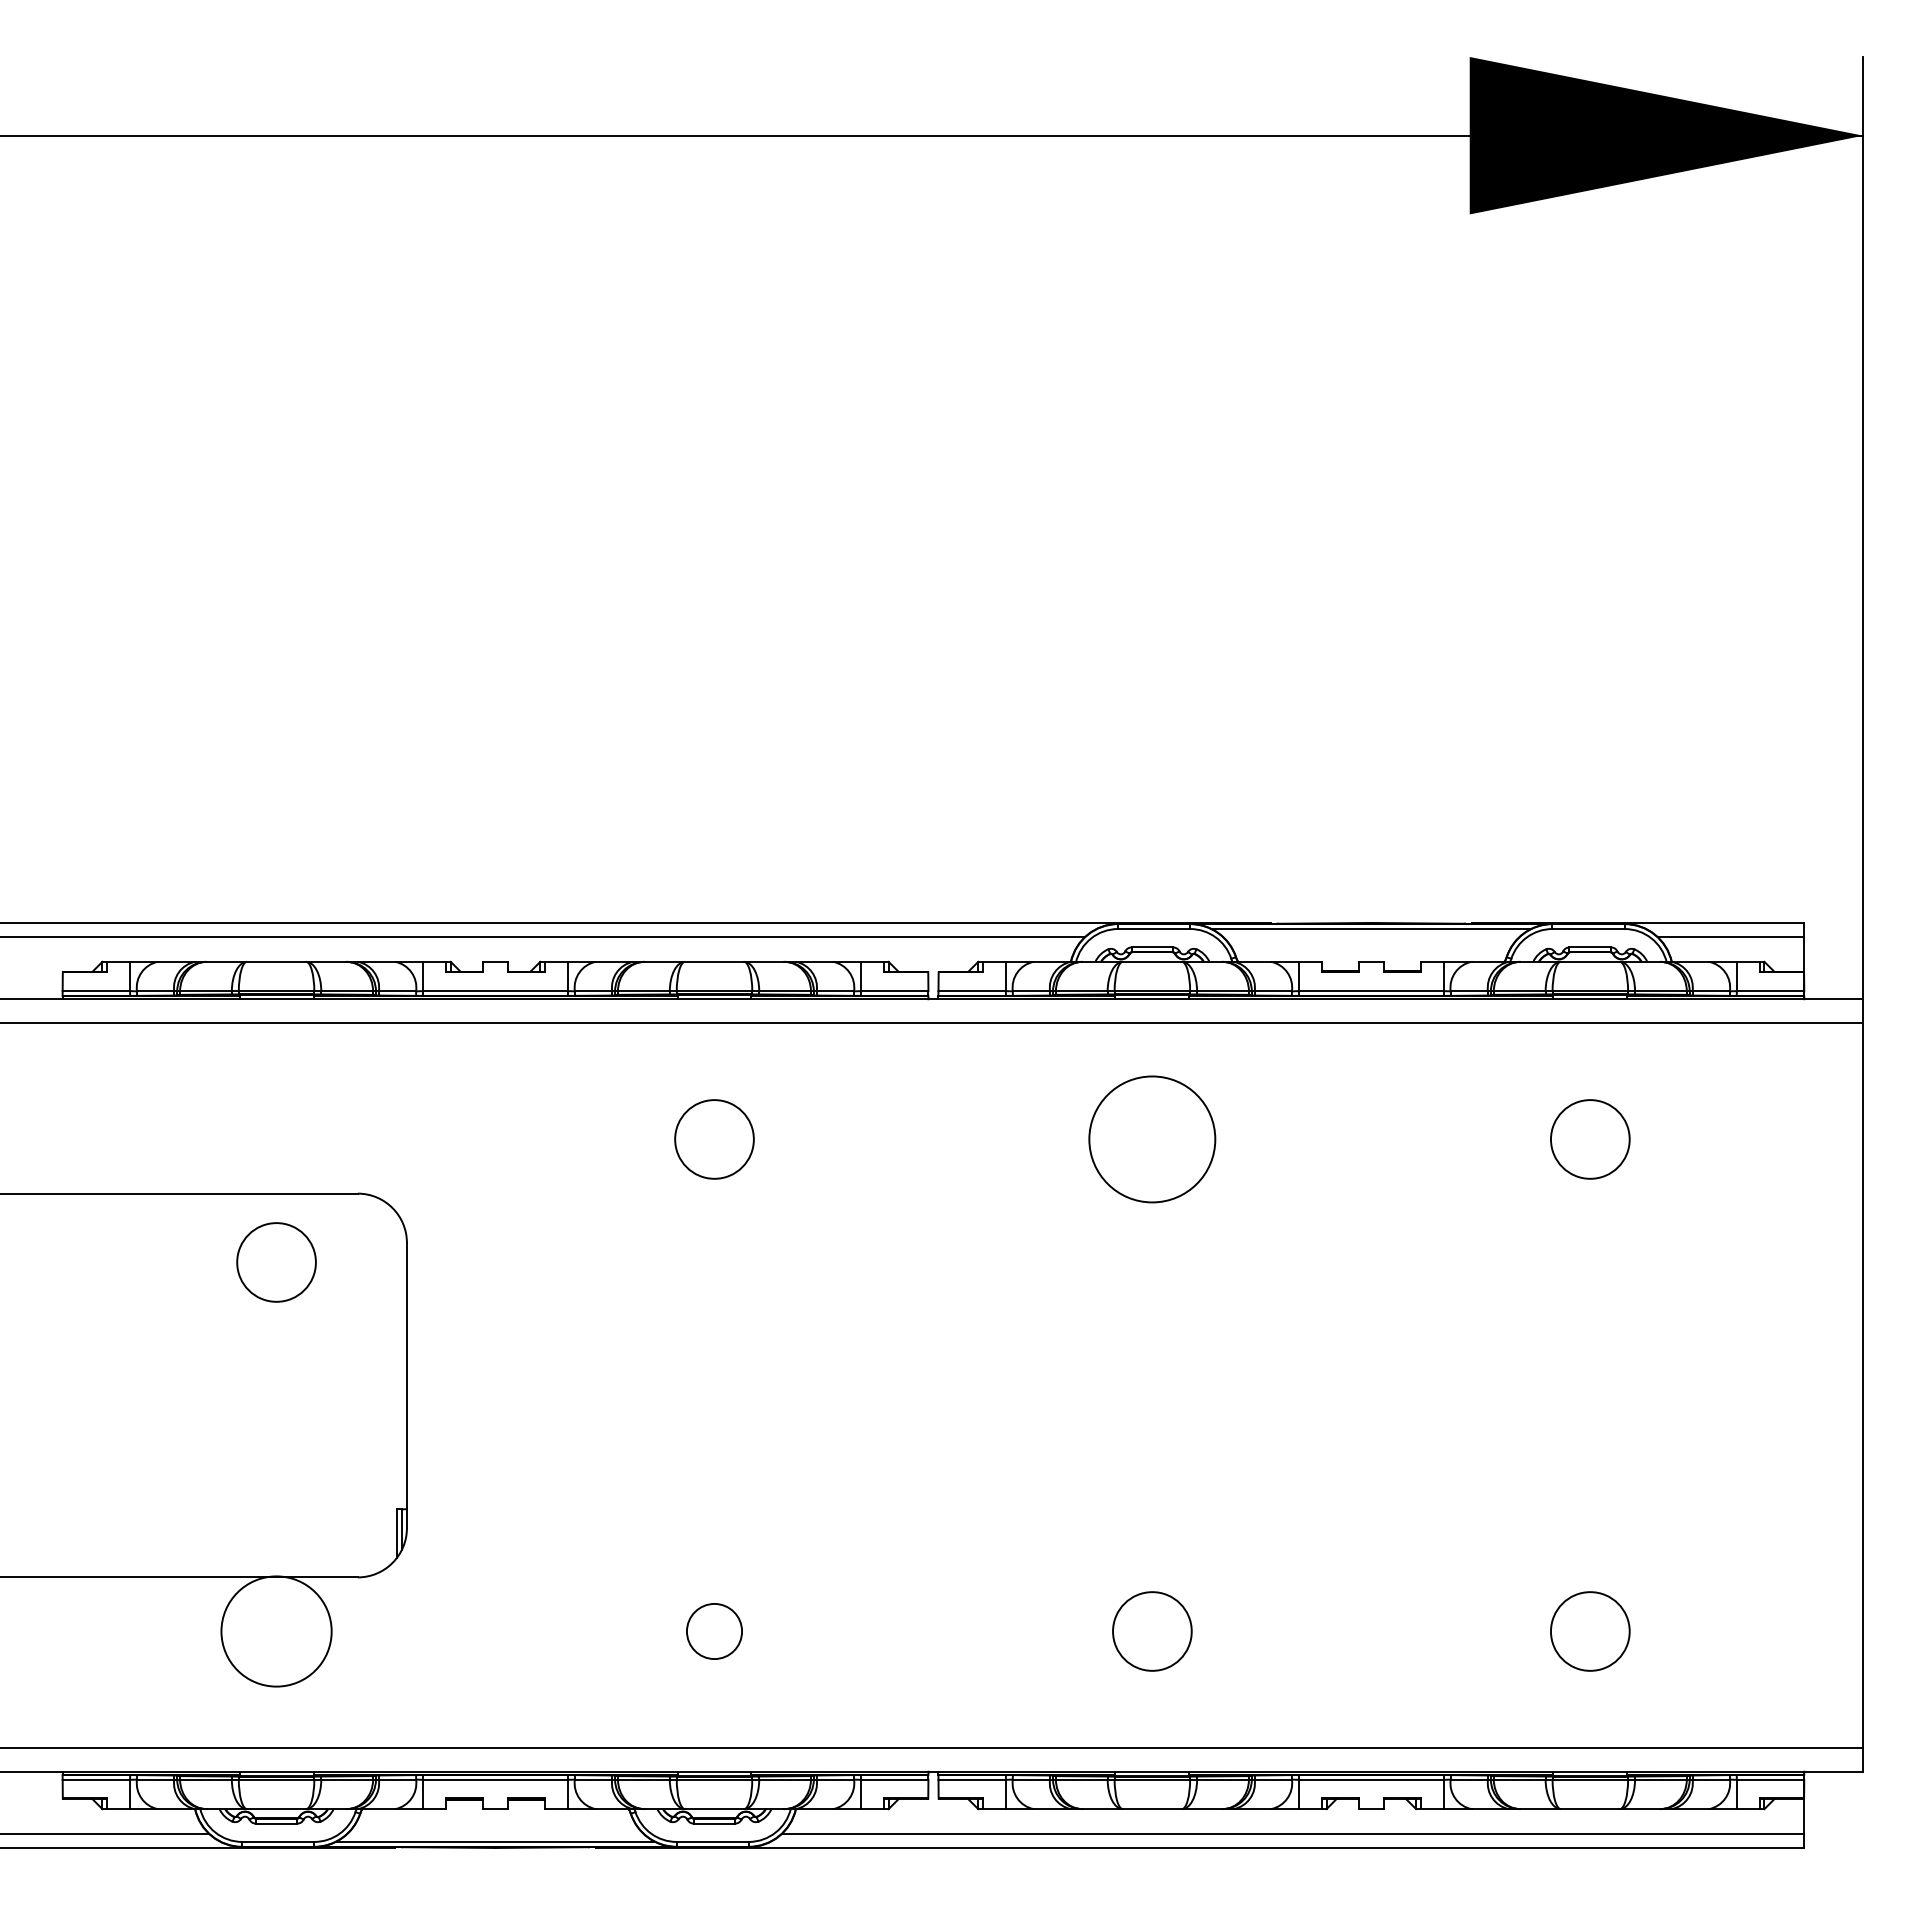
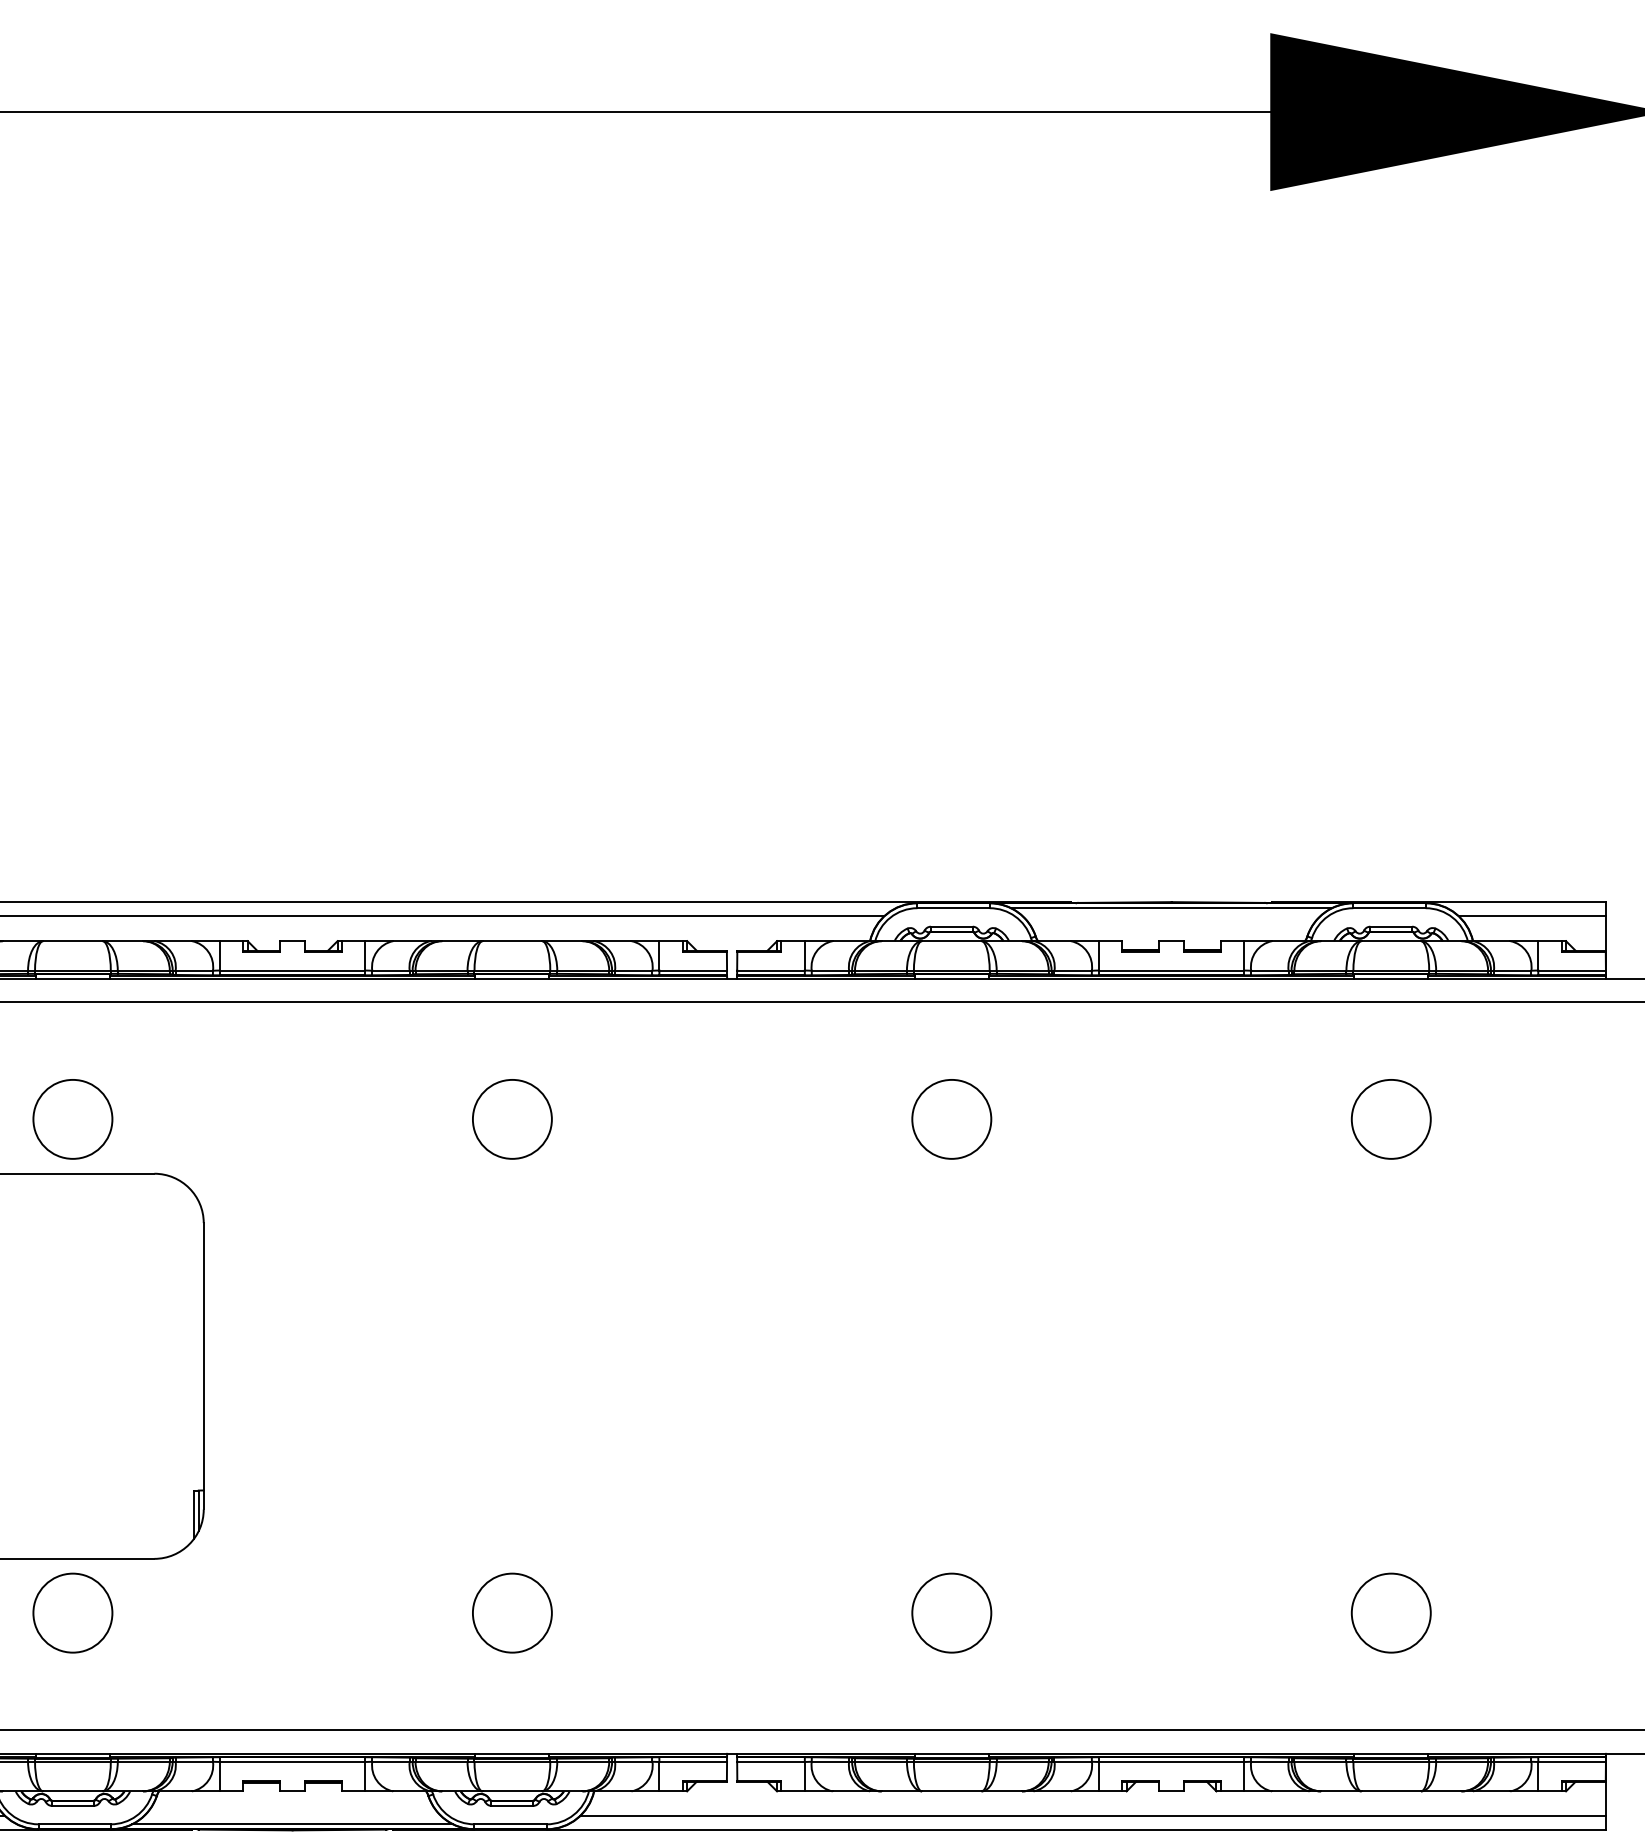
circle: (1152, 1139) -> (951, 1119), size x0.62
circle: (276, 1262) -> (72, 1119), moved
circle: (276, 1631) -> (72, 1613), size x0.71
circle: (714, 1631) -> (512, 1613), size x1.43

